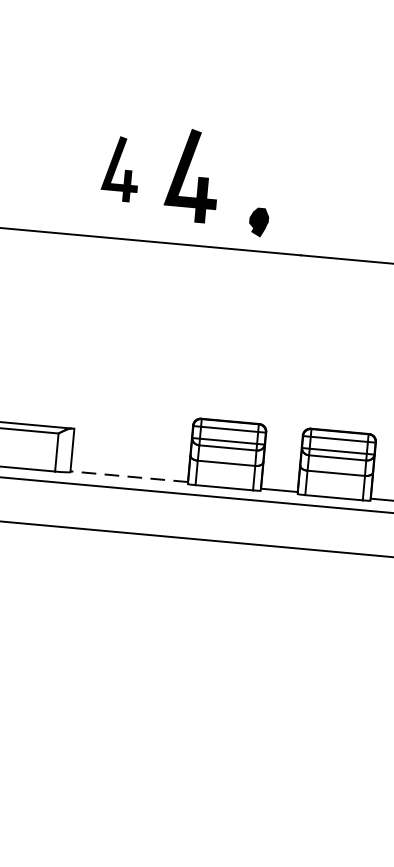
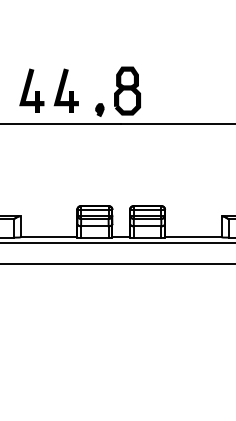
part: (120, 168) -> (31, 90), size x1.43
part: (320, 186) -> (127, 90), added
line: (127, 475) -> (48, 236), dashed -> solid

